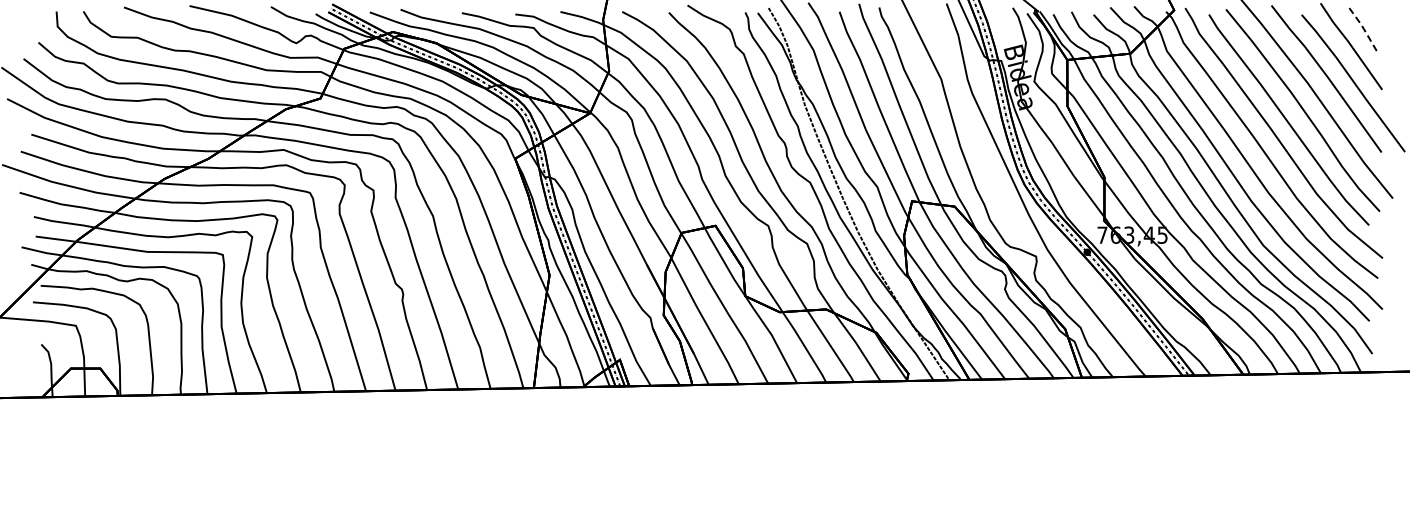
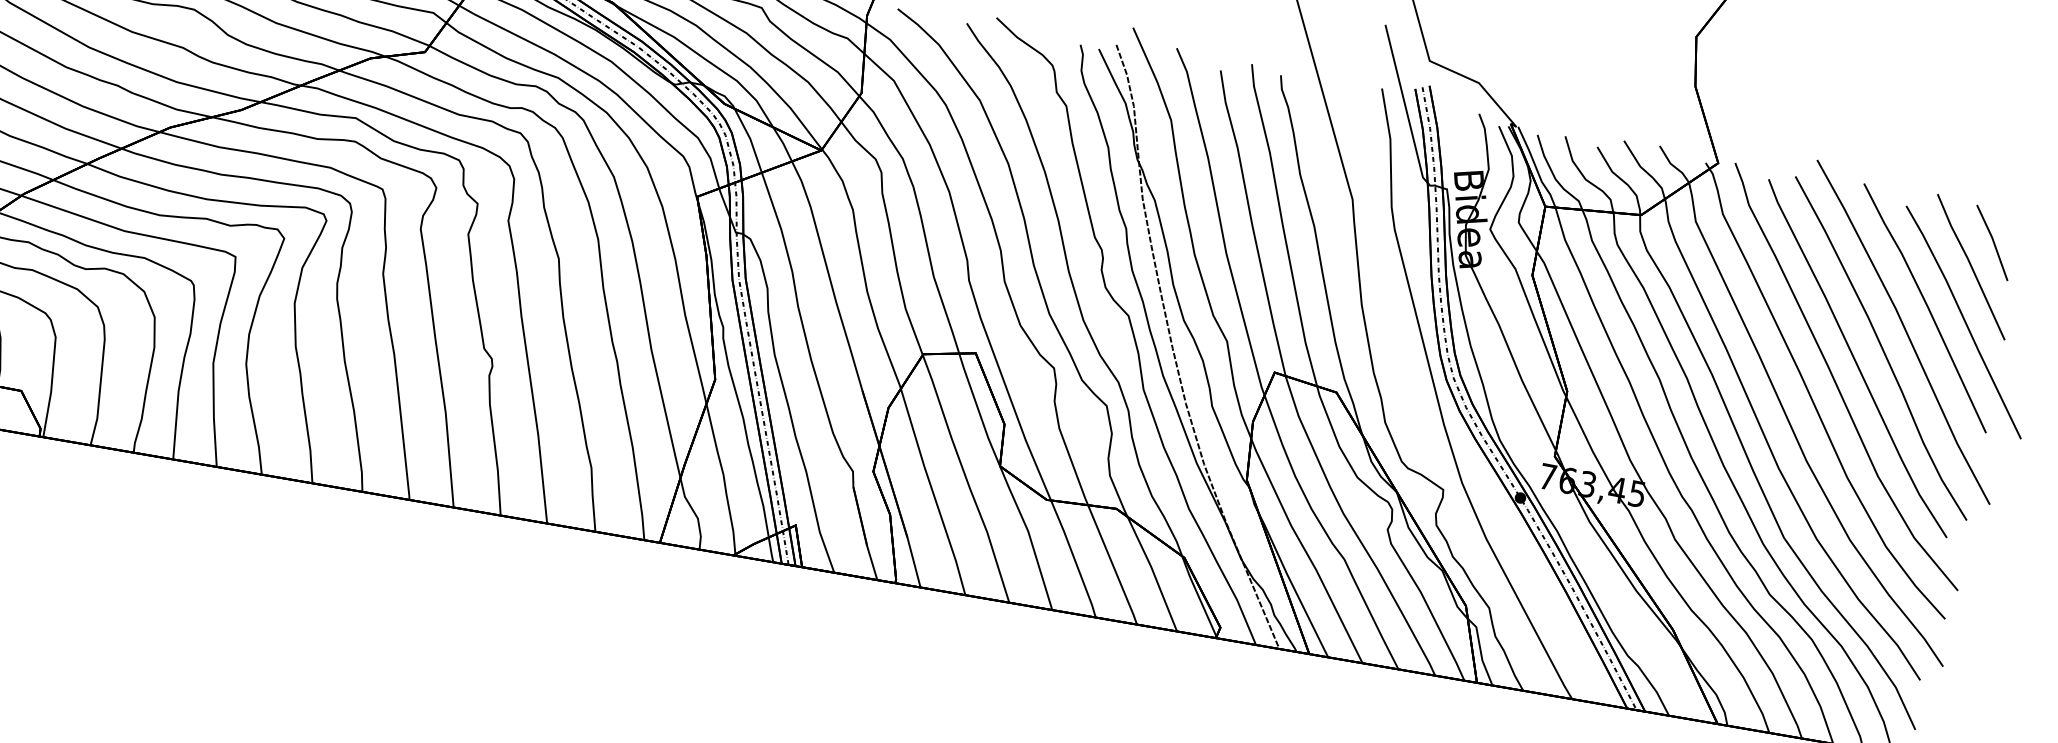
line: (1362, 27) -> (1993, 241), dashed -> solid

